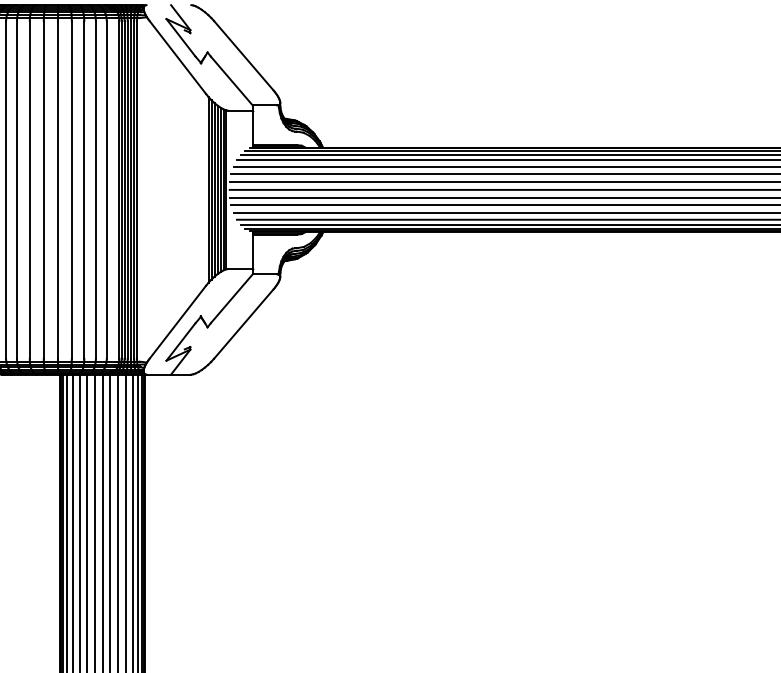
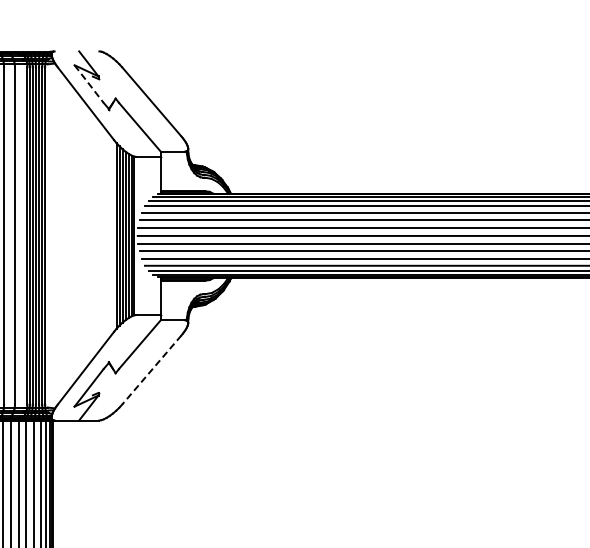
line: (181, 37) -> (89, 83), solid -> dashed
line: (243, 324) -> (151, 370), solid -> dashed

